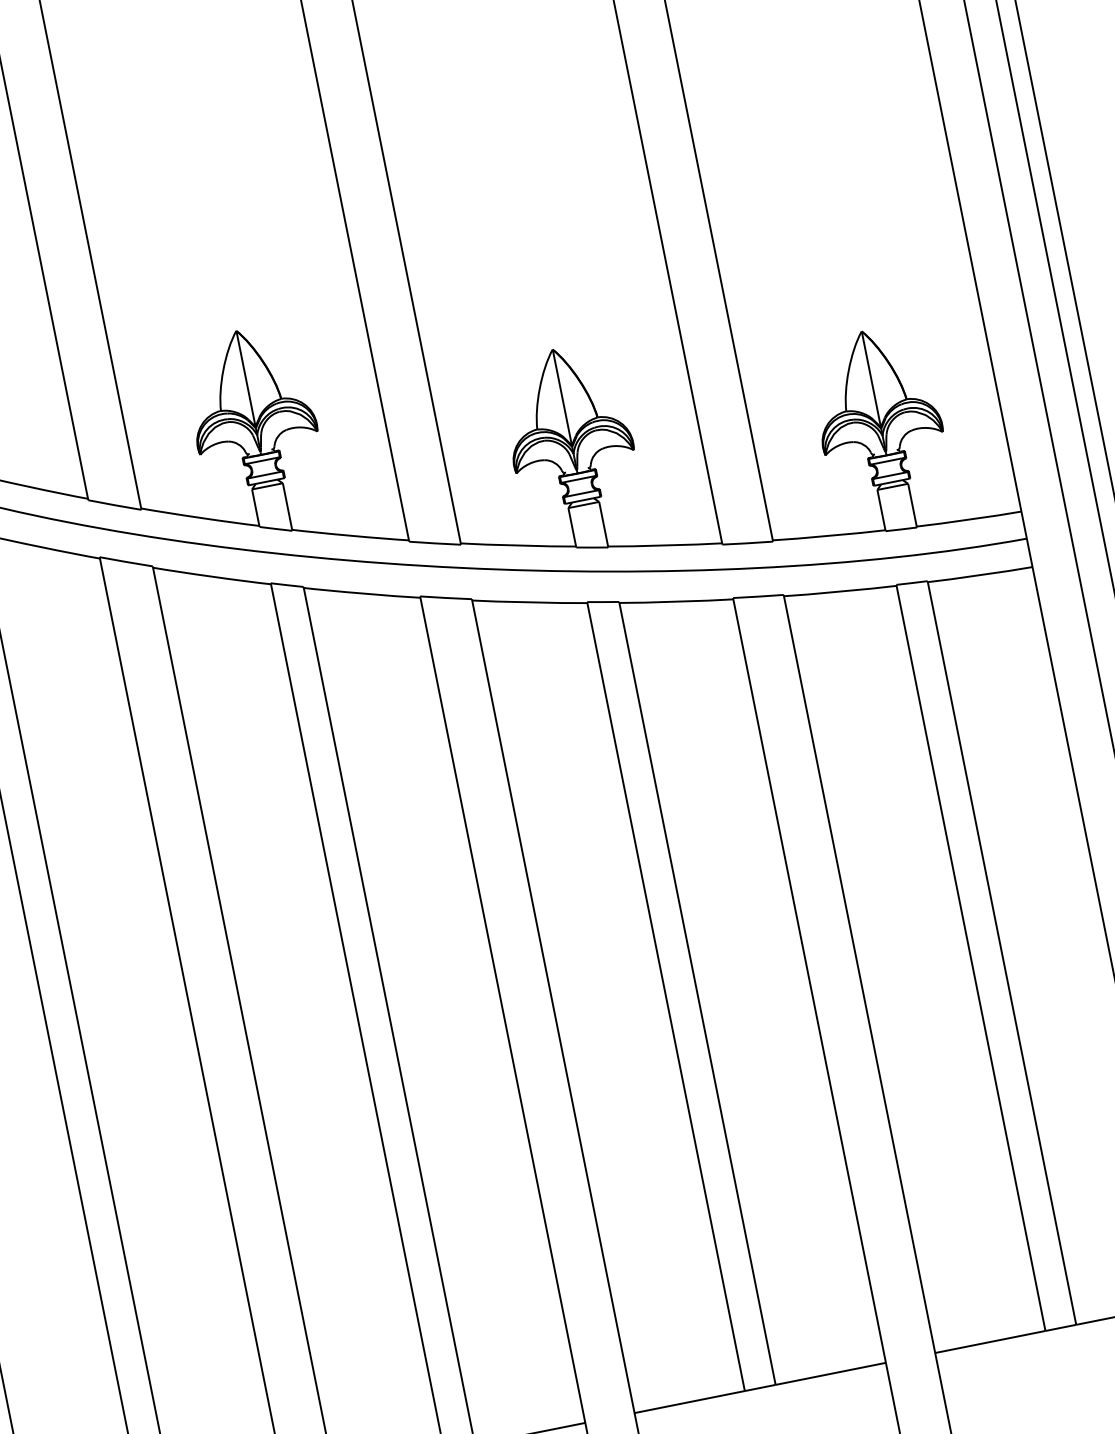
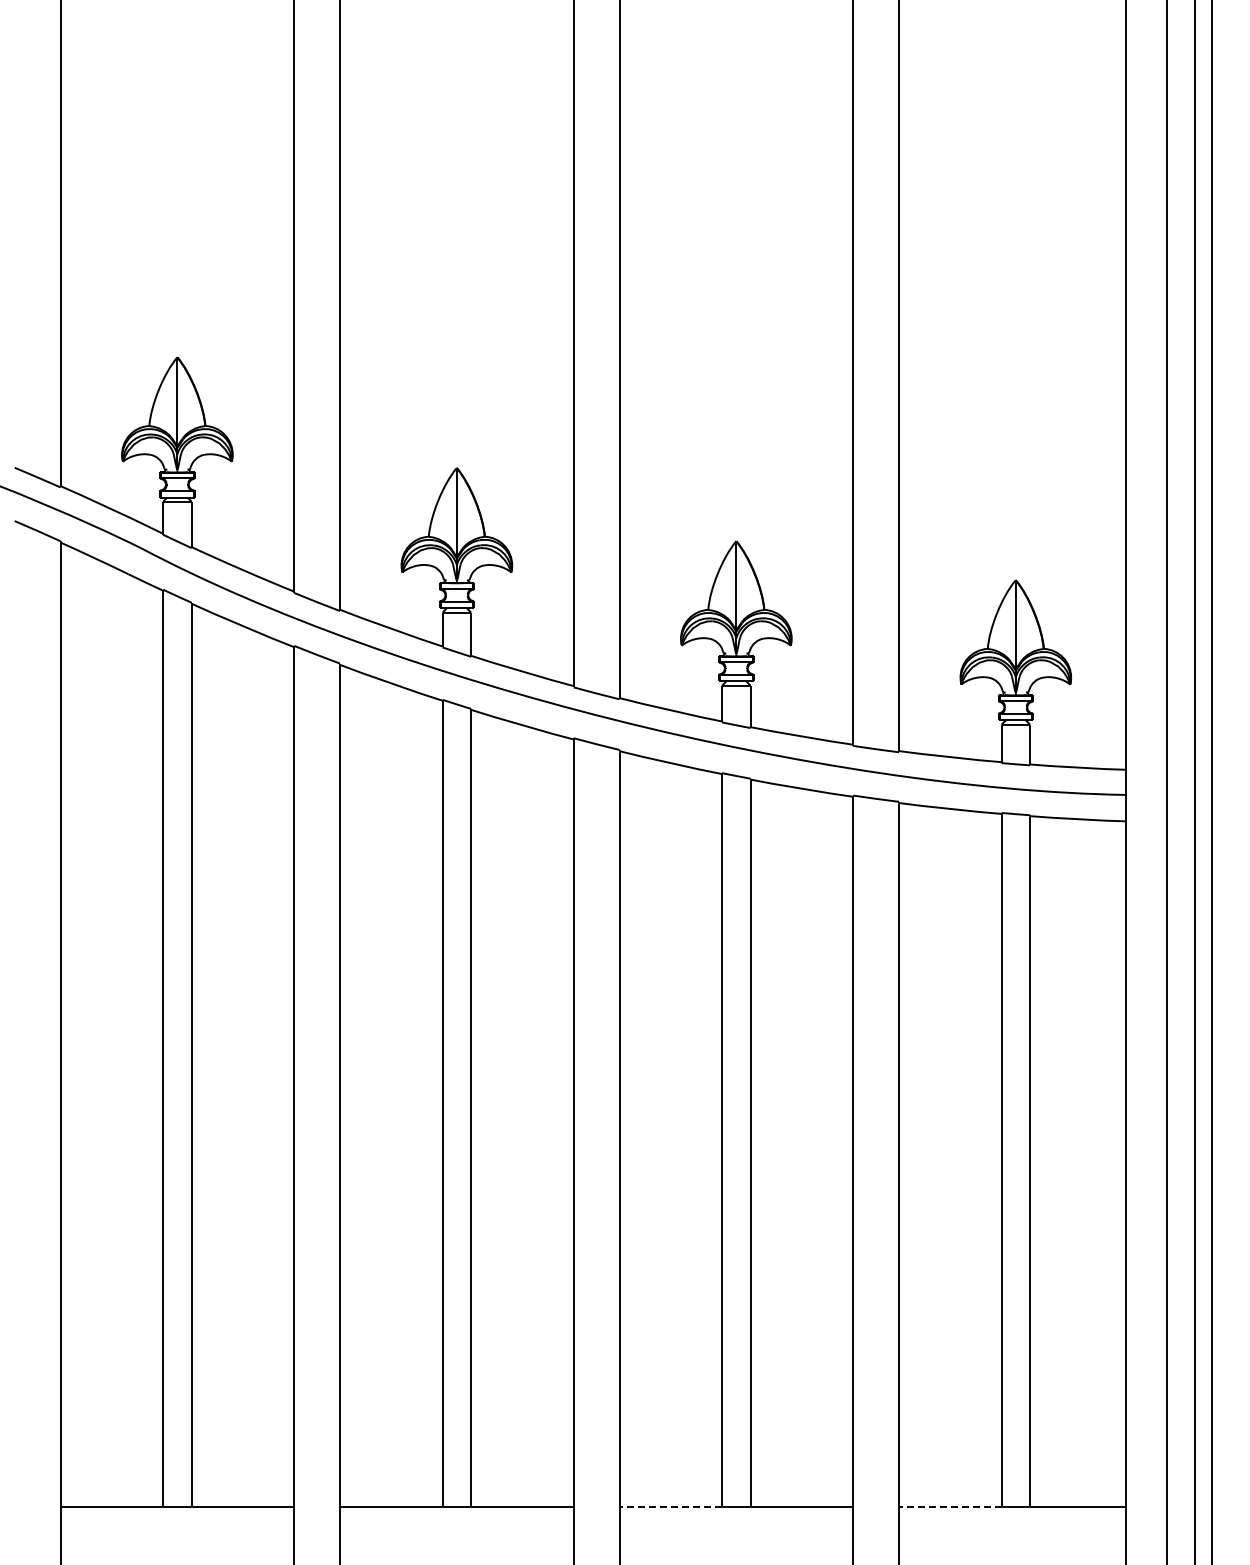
line: (989, 1342) -> (949, 1506), solid -> dashed
line: (689, 1402) -> (670, 1506), solid -> dashed

